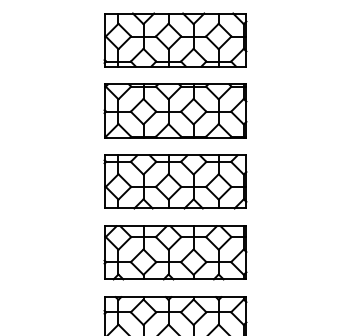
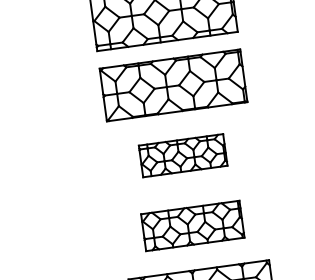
part: (175, 181) -> (183, 155), size x0.6
part: (175, 252) -> (192, 225), size x0.7

